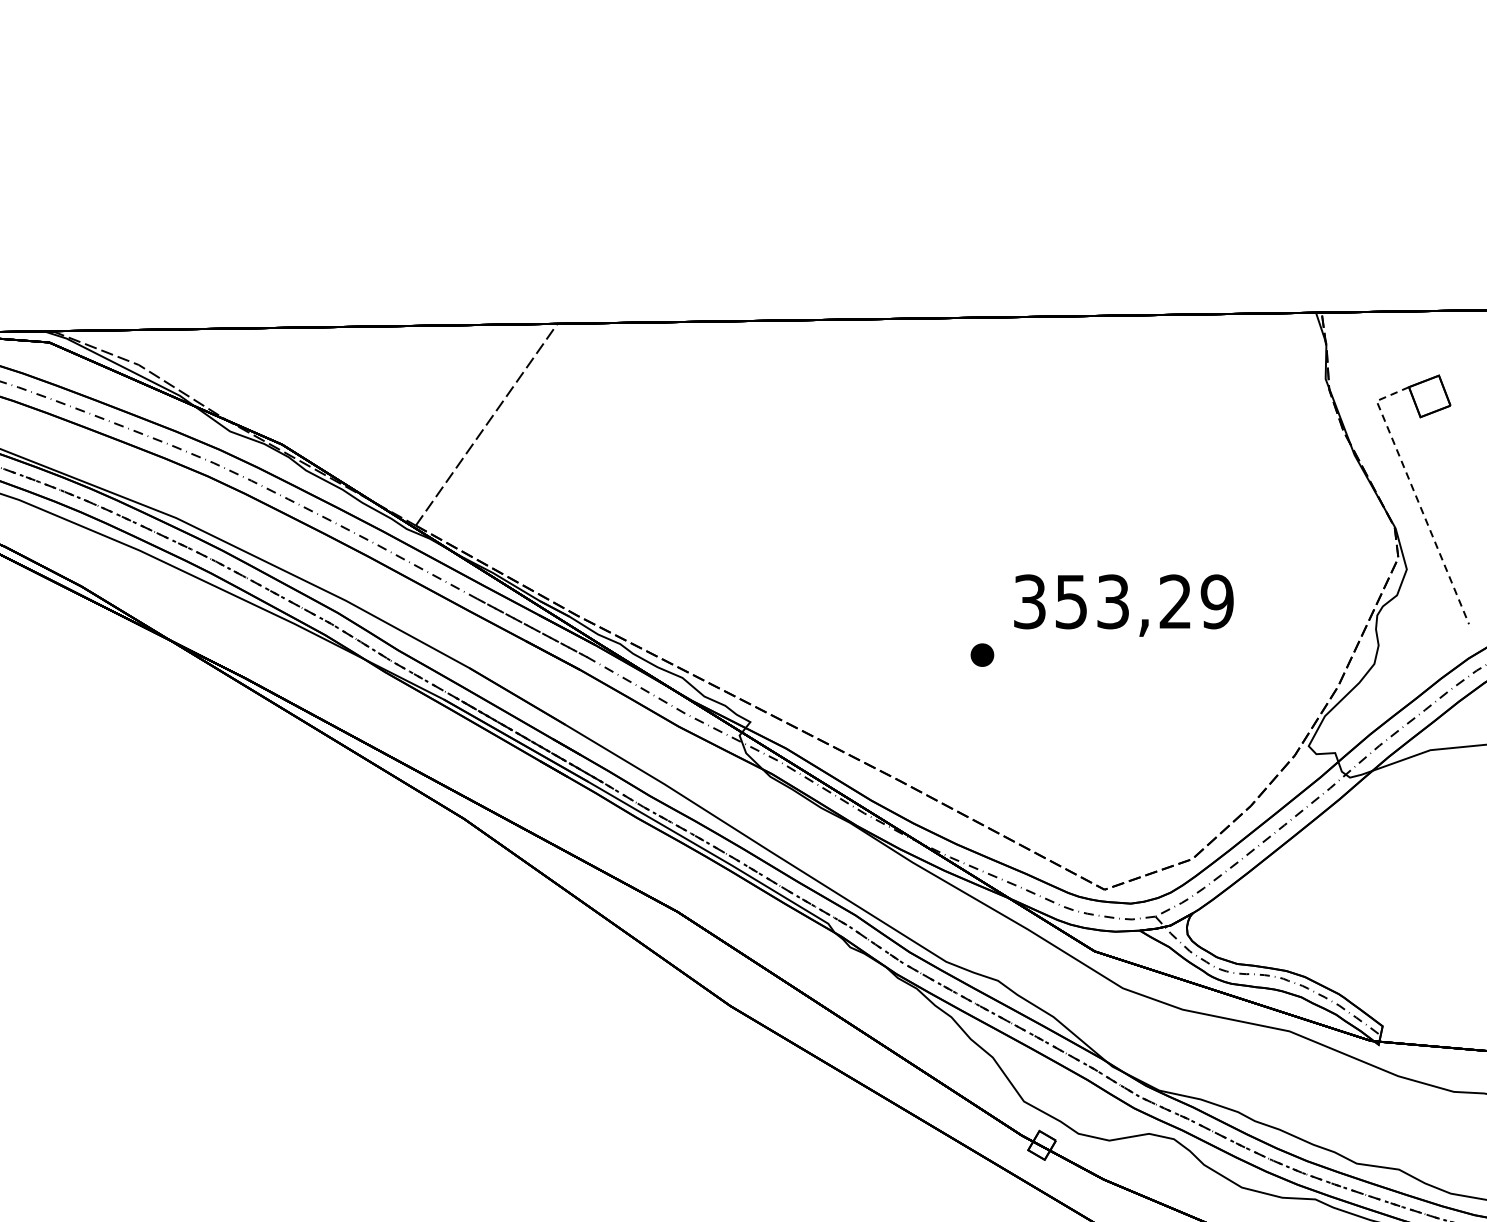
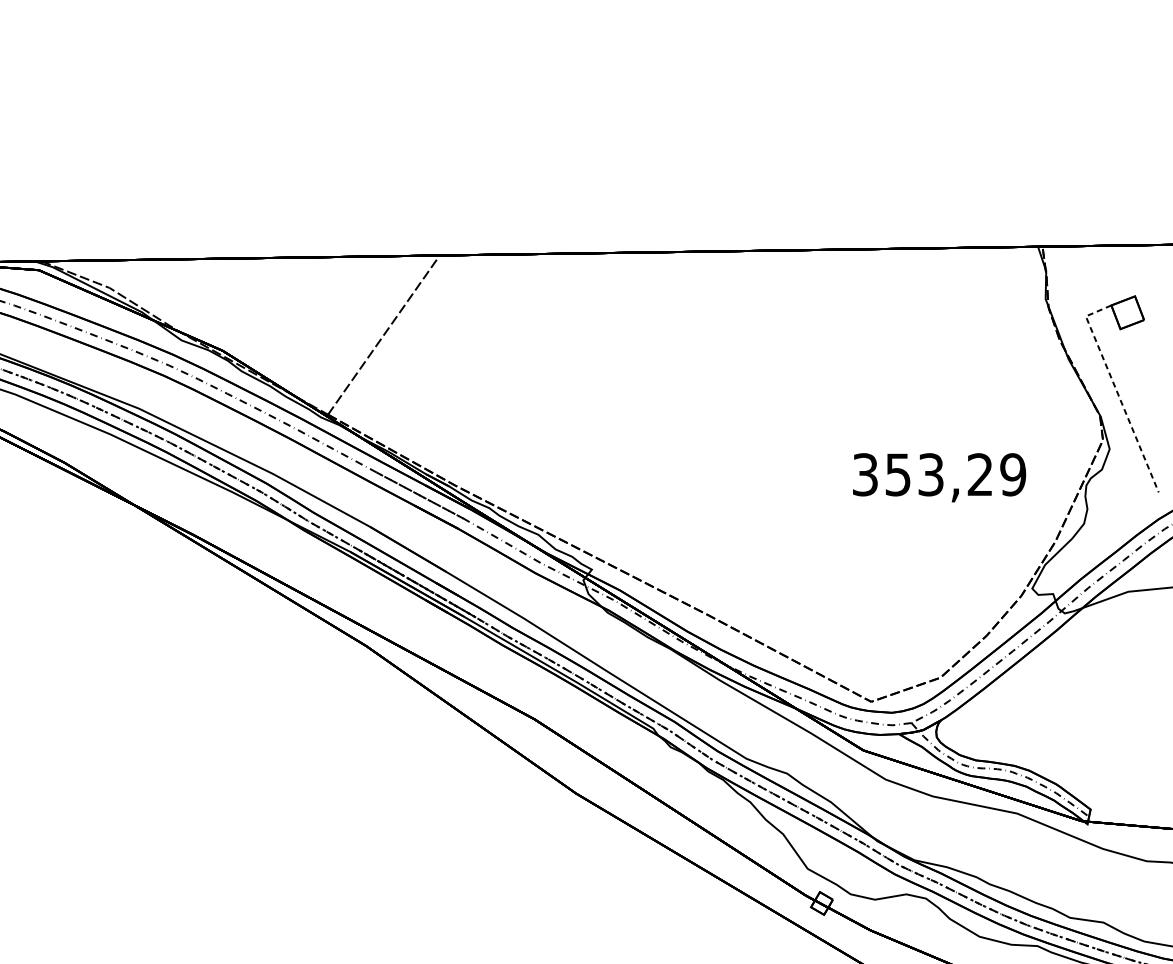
text: (1123, 605) -> (939, 477), moved
part: (981, 654) -> (774, 516), removed

